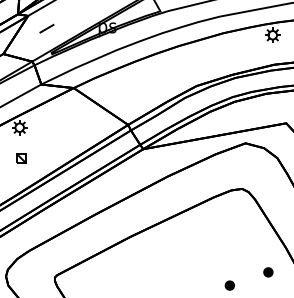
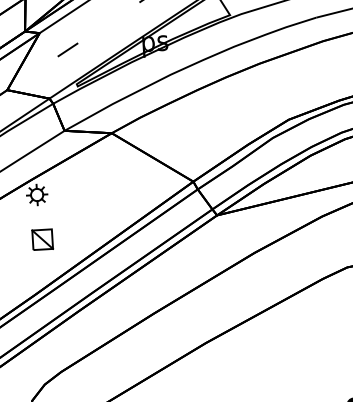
part: (21, 158) -> (42, 239), size x1.6

